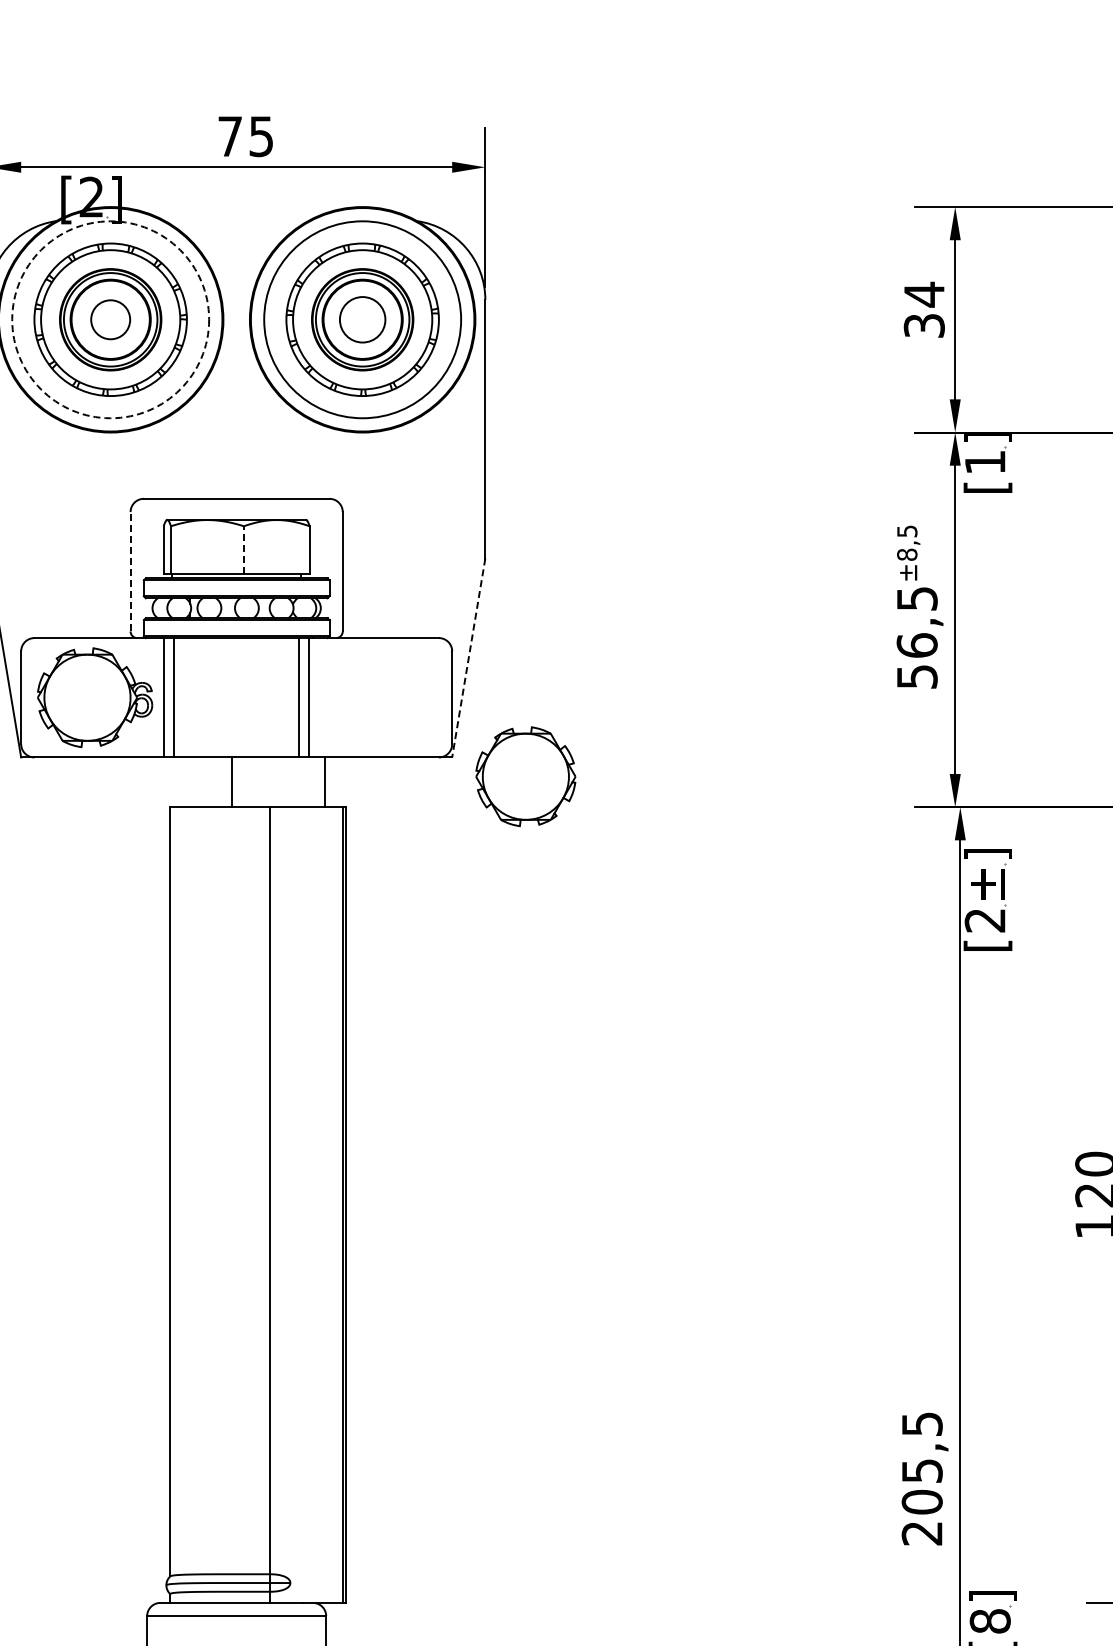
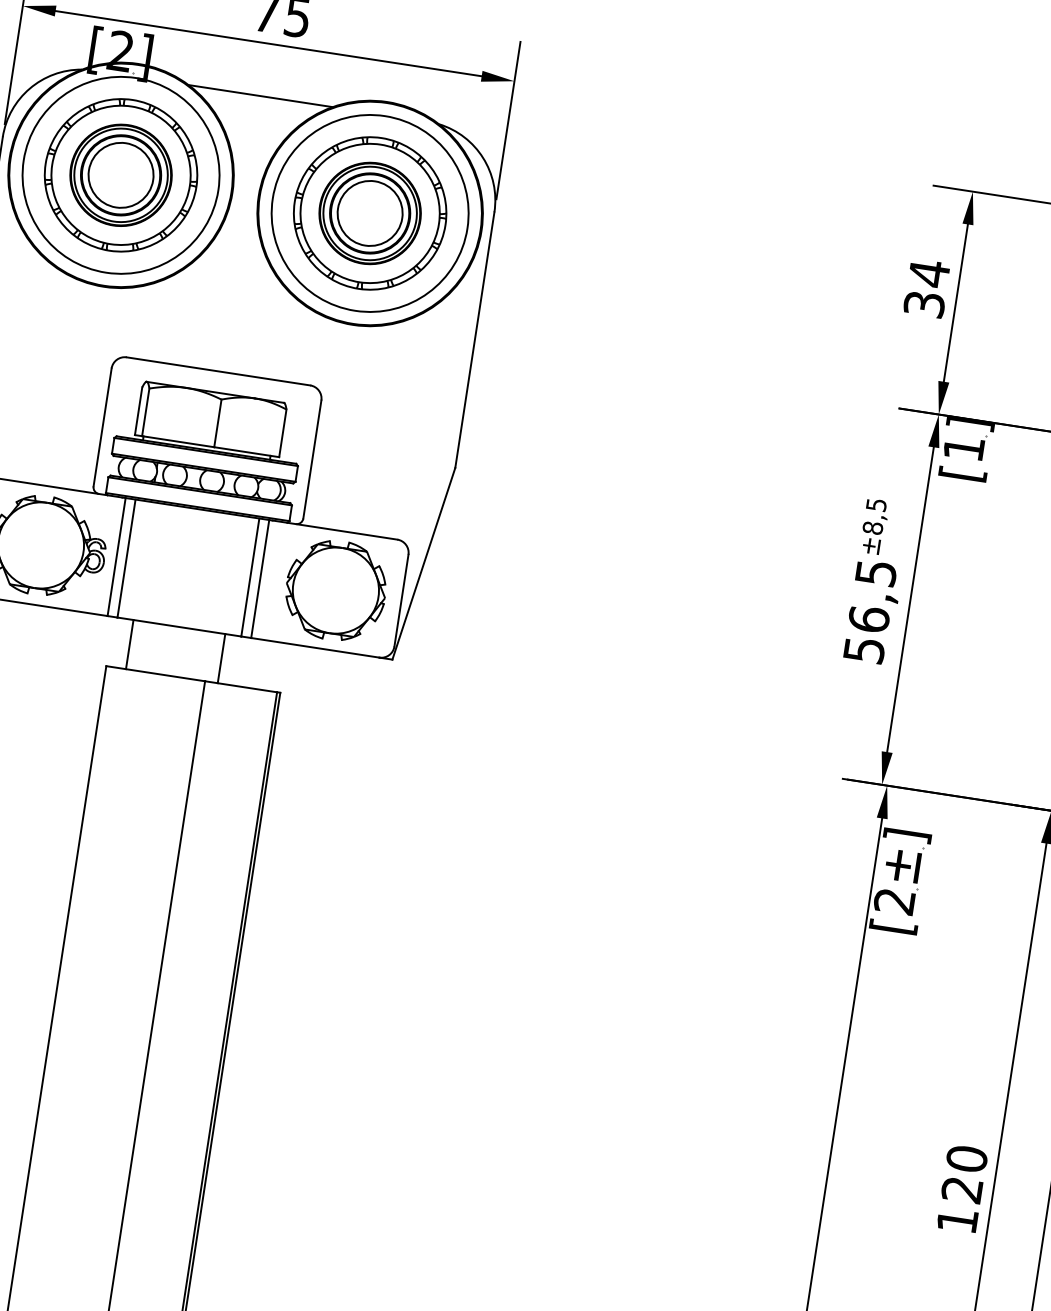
line: (236, 220) -> (260, 96), added
circle: (110, 319) -> (120, 175), dashed -> solid
circle: (110, 319) -> (120, 175), size x1.67
circle: (362, 319) -> (370, 213), size x1.43
line: (243, 549) -> (217, 422), dashed -> solid
line: (130, 571) -> (102, 427), dashed -> solid
line: (468, 657) -> (423, 563), dashed -> solid
part: (525, 776) -> (335, 590), moved
line: (232, 782) -> (129, 644), moved
line: (325, 782) -> (221, 658), moved

